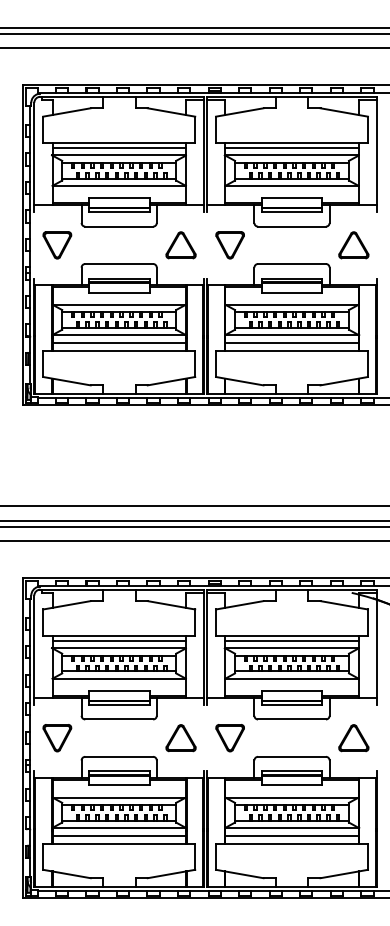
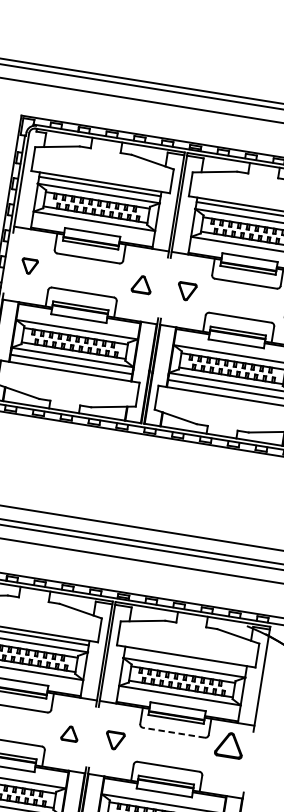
part: (57, 245) -> (29, 266), size x0.6
part: (180, 245) -> (141, 284), size x0.7
part: (229, 245) -> (186, 291), size x0.7
line: (291, 640) -> (185, 660), removed
line: (292, 719) -> (174, 732), solid -> dashed
part: (180, 738) -> (69, 733), size x0.6
part: (229, 738) -> (114, 740), size x0.7
part: (353, 738) -> (229, 745), moved

